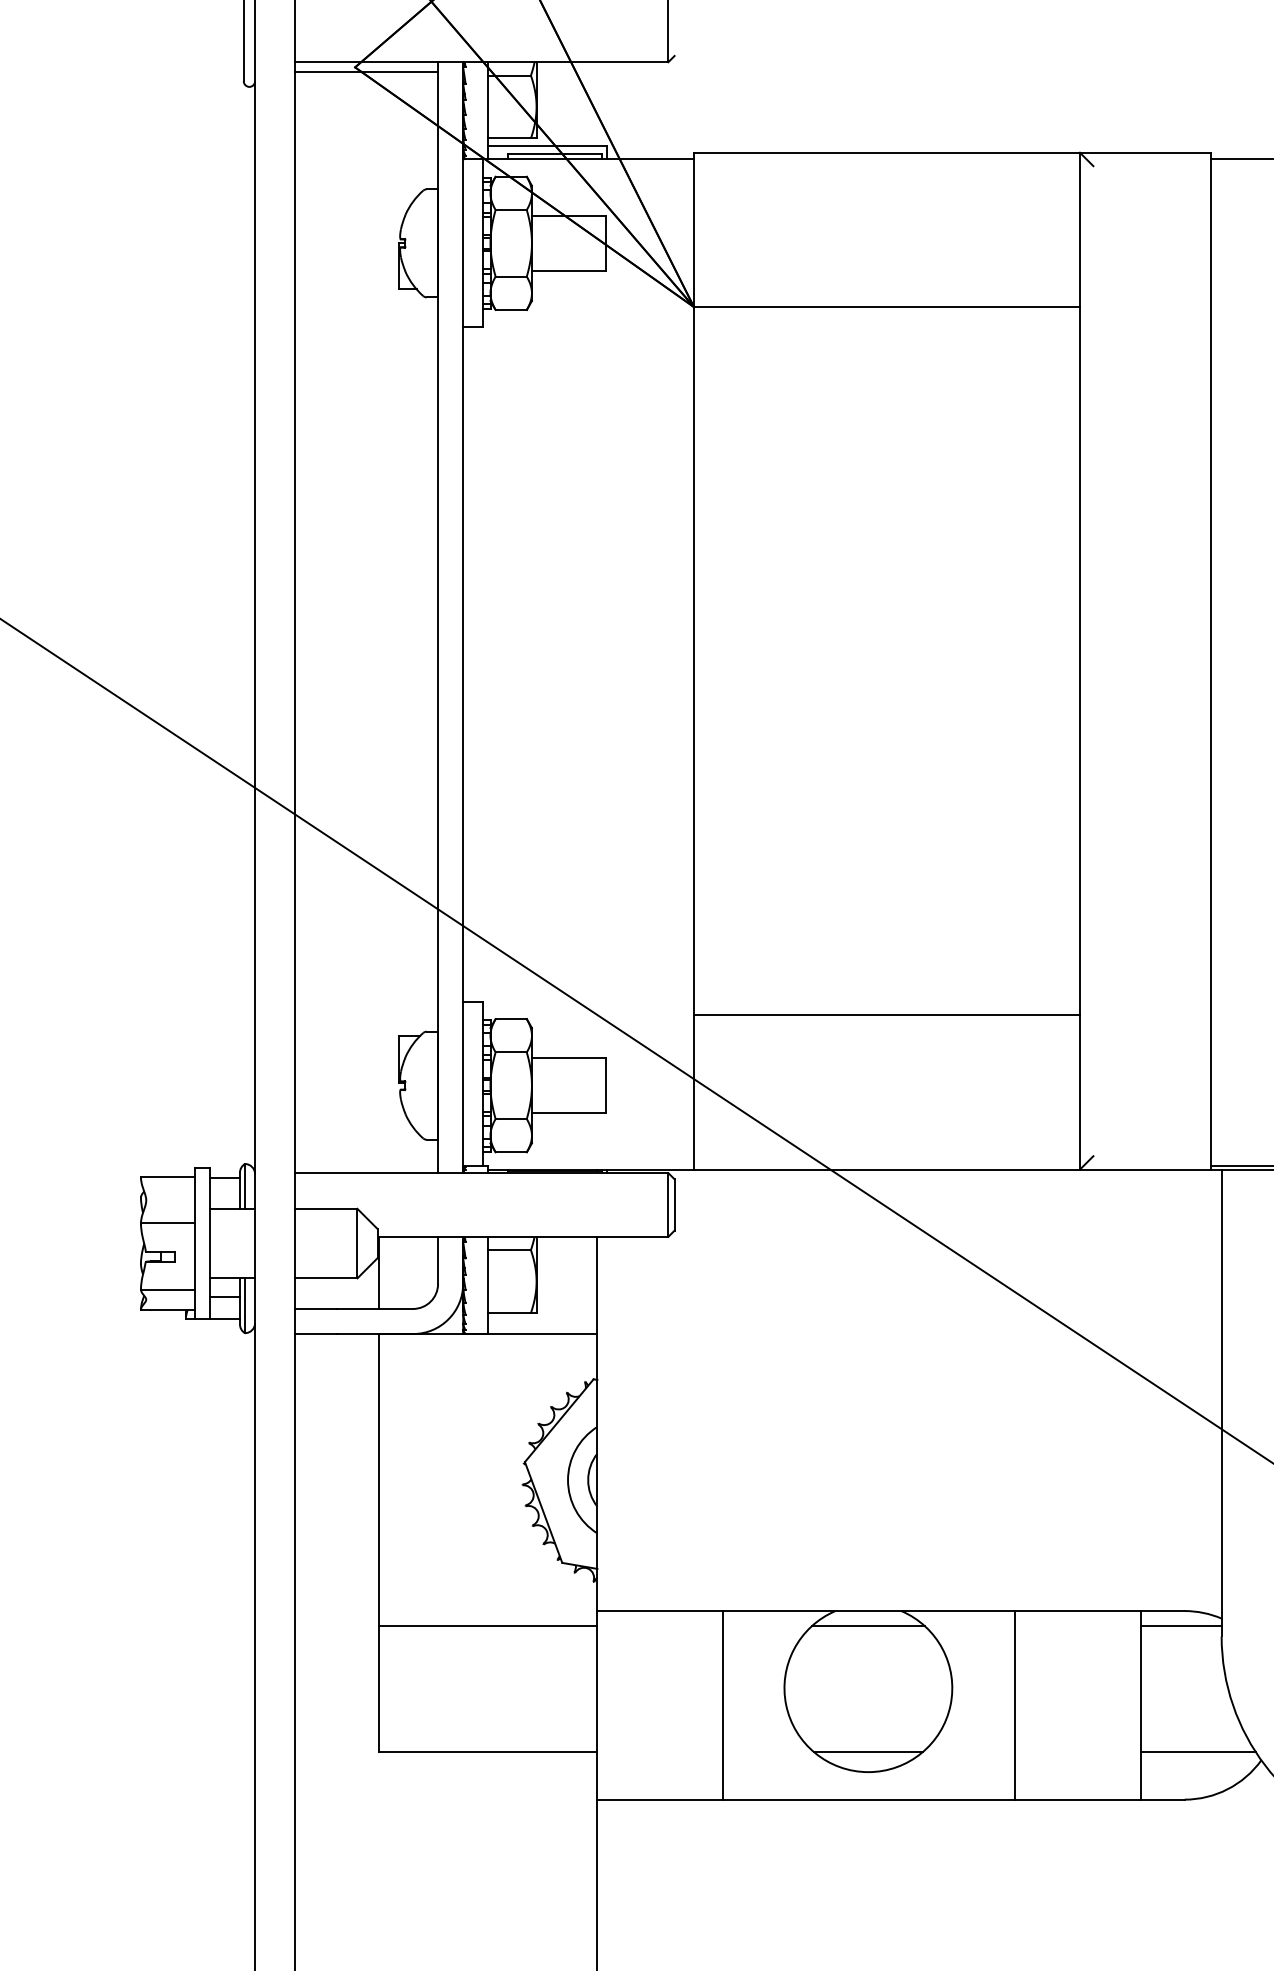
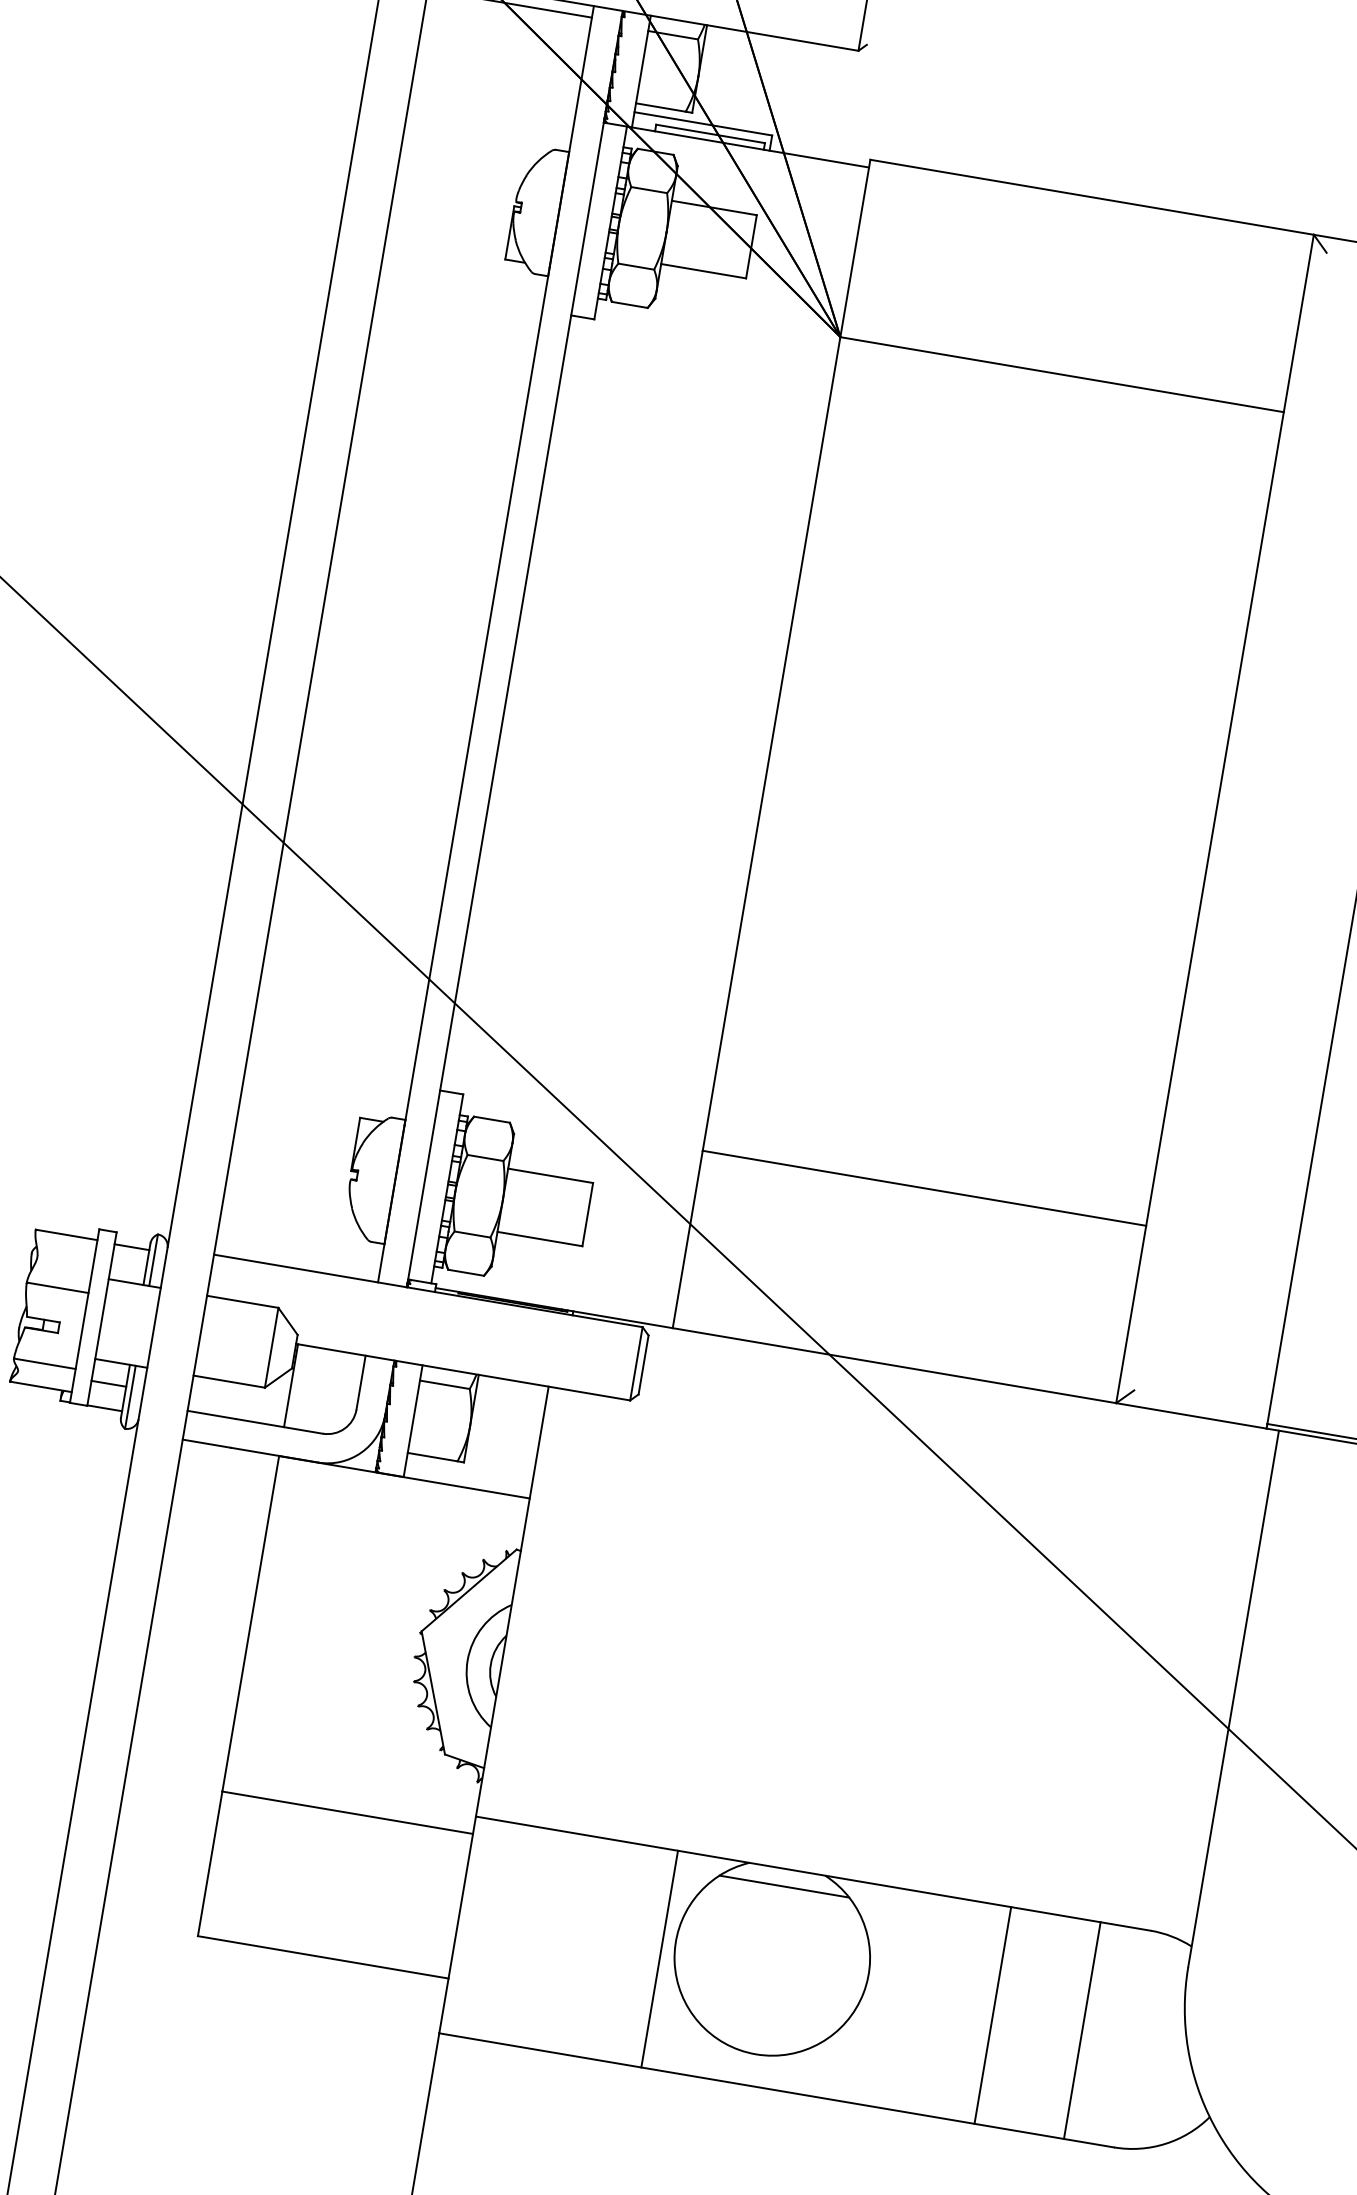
line: (1181, 1626) -> (1144, 1947), removed
line: (723, 1705) -> (659, 1959), moved
line: (1015, 1705) -> (993, 2015), moved
line: (867, 1752) -> (758, 2031), removed
line: (1198, 1752) -> (1139, 2095), removed

